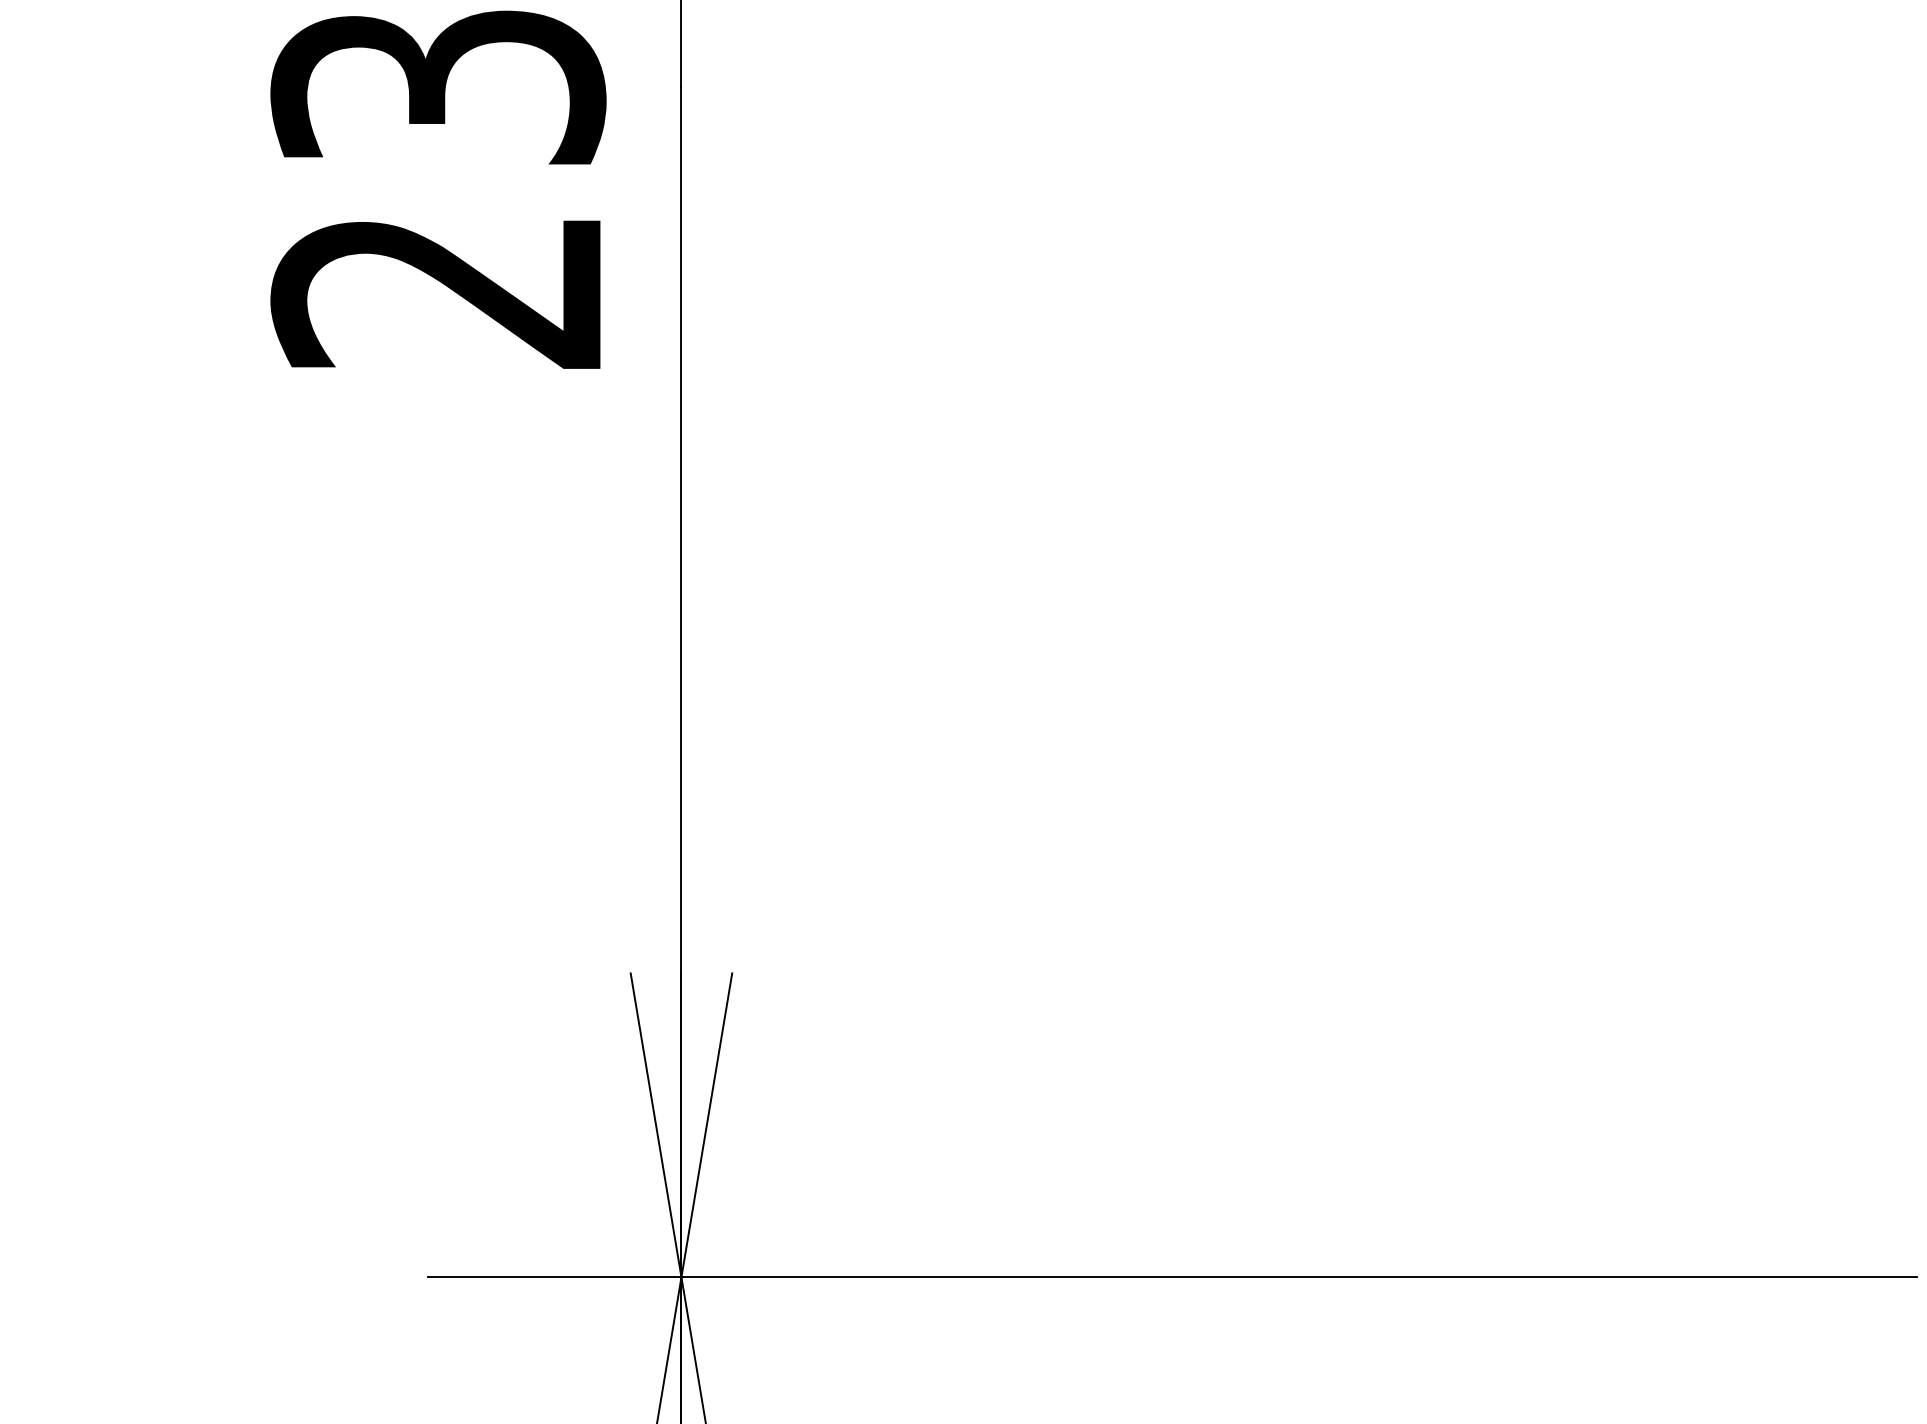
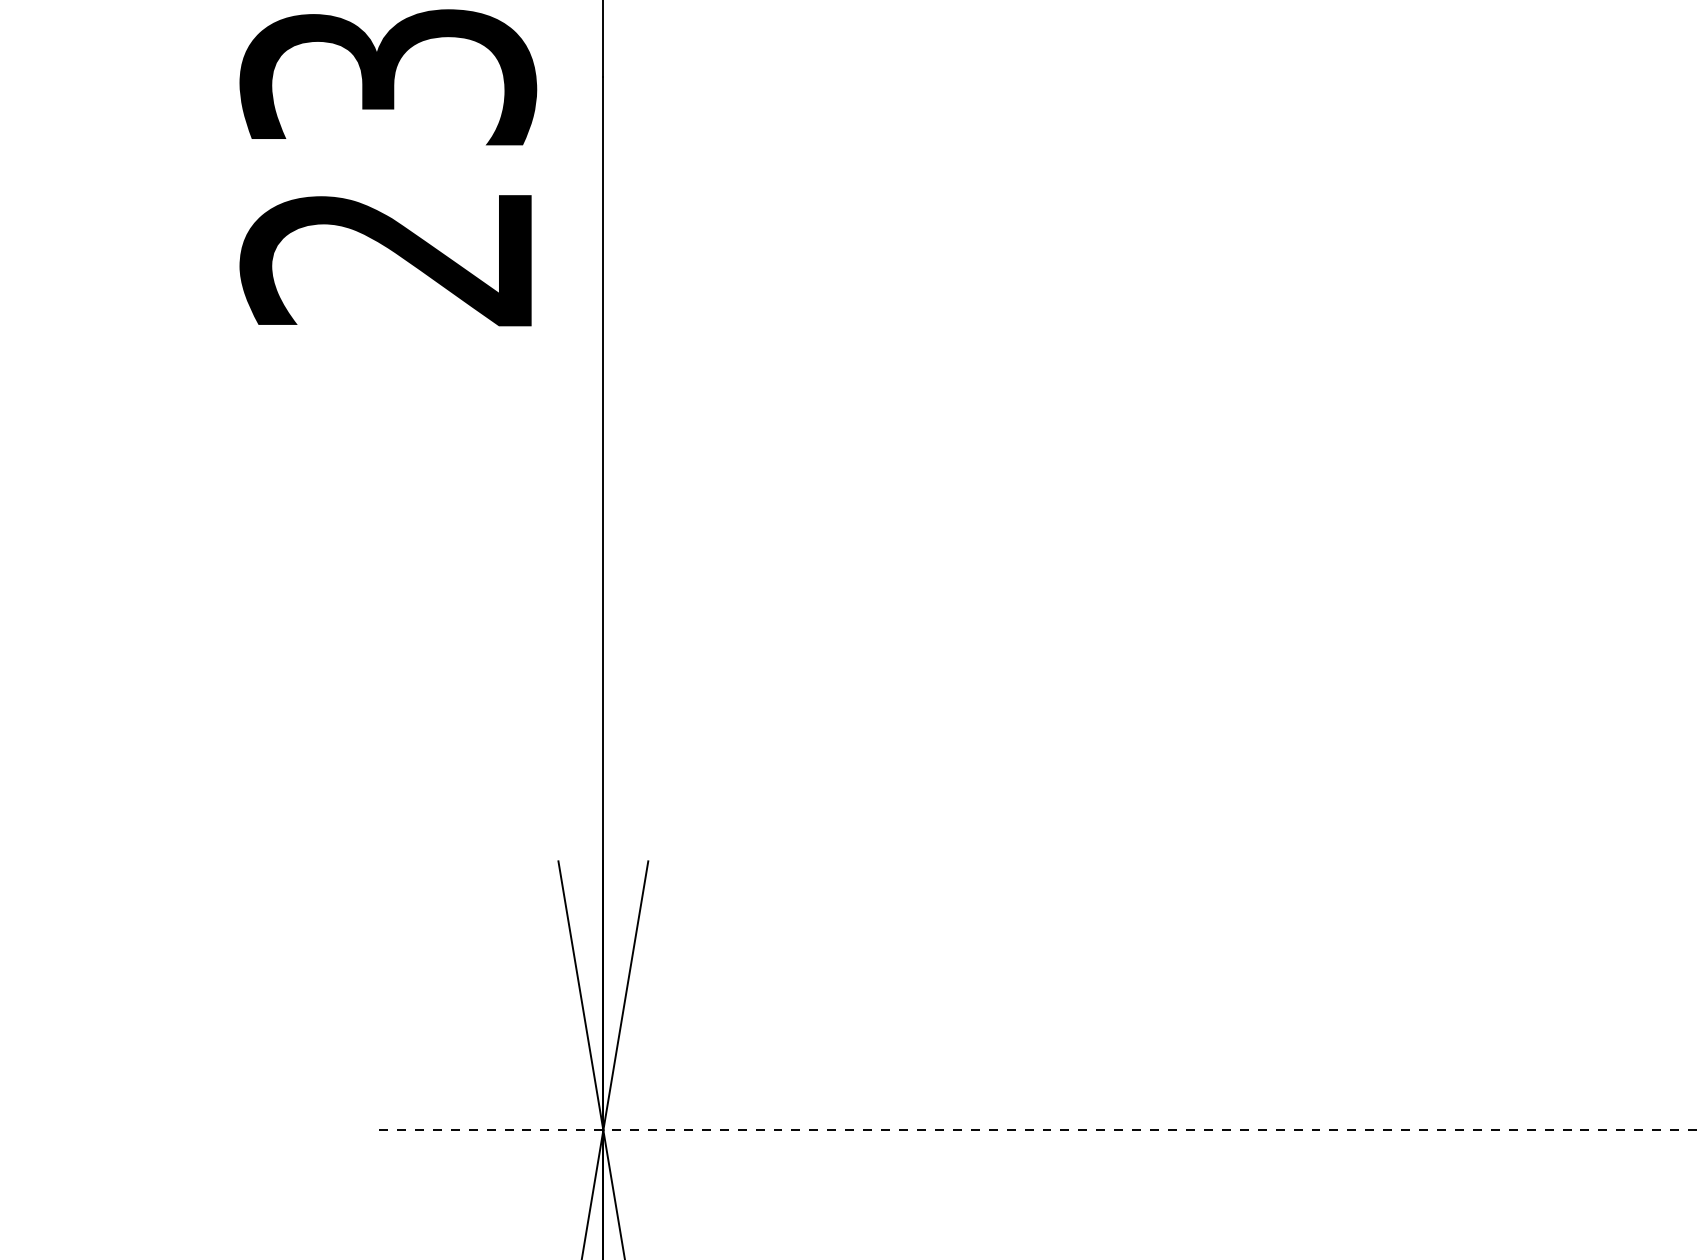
line: (1172, 1277) -> (1037, 1130), solid -> dashed

